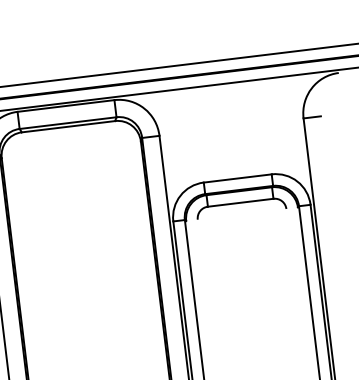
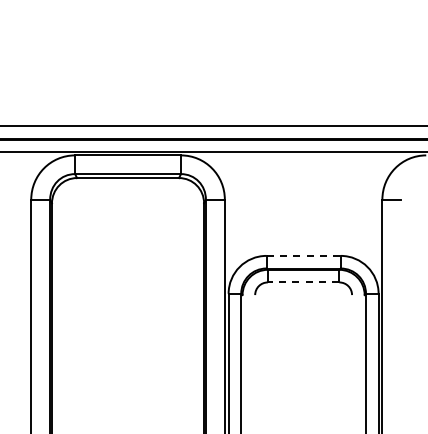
line: (238, 178) -> (304, 255), solid -> dashed
line: (240, 202) -> (303, 282), solid -> dashed

